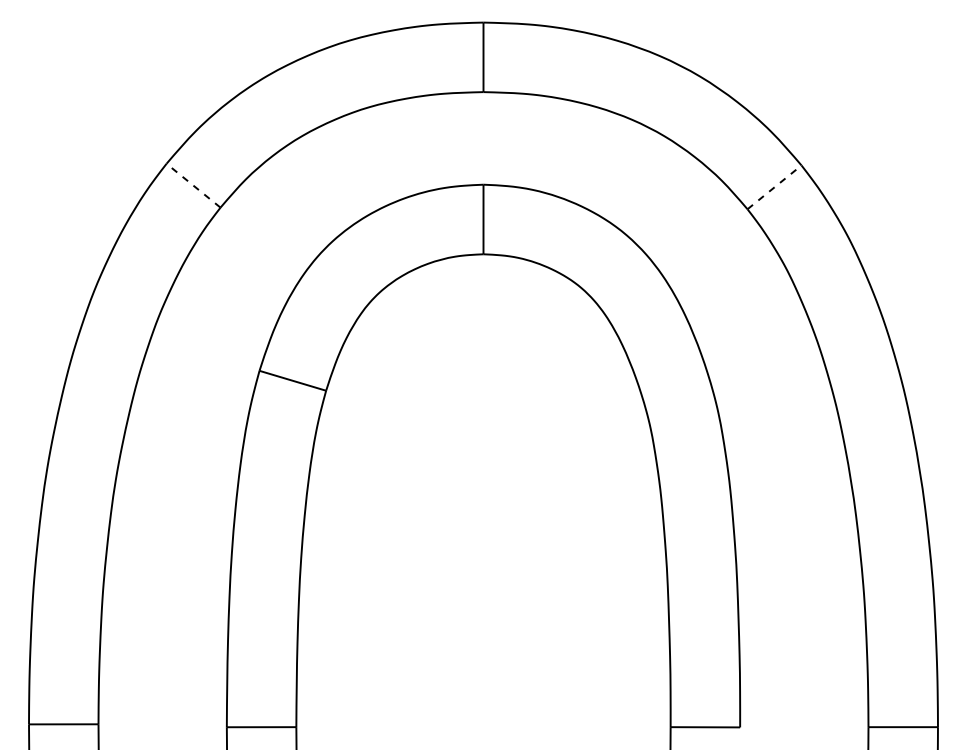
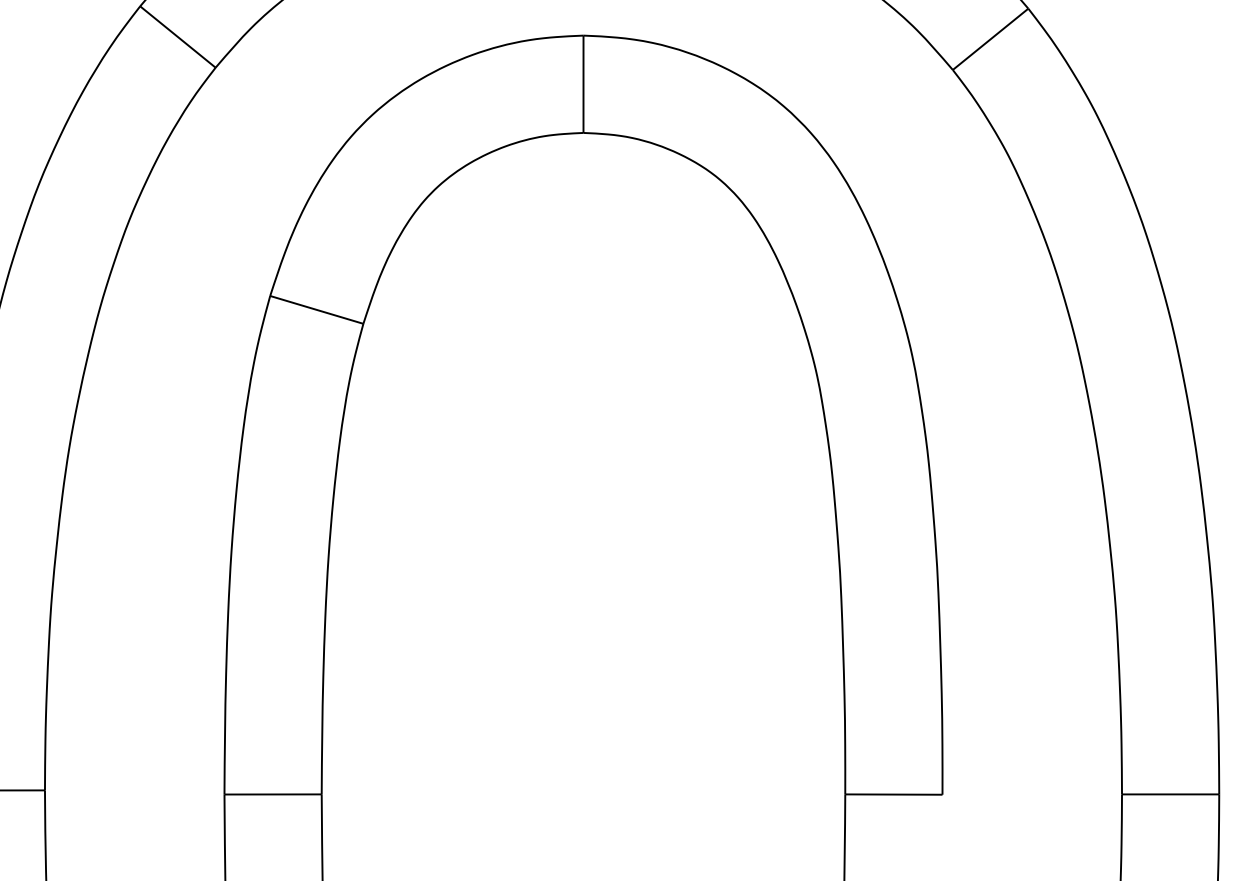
line: (193, 185) -> (177, 36), dashed -> solid
line: (774, 187) -> (990, 39), dashed -> solid

